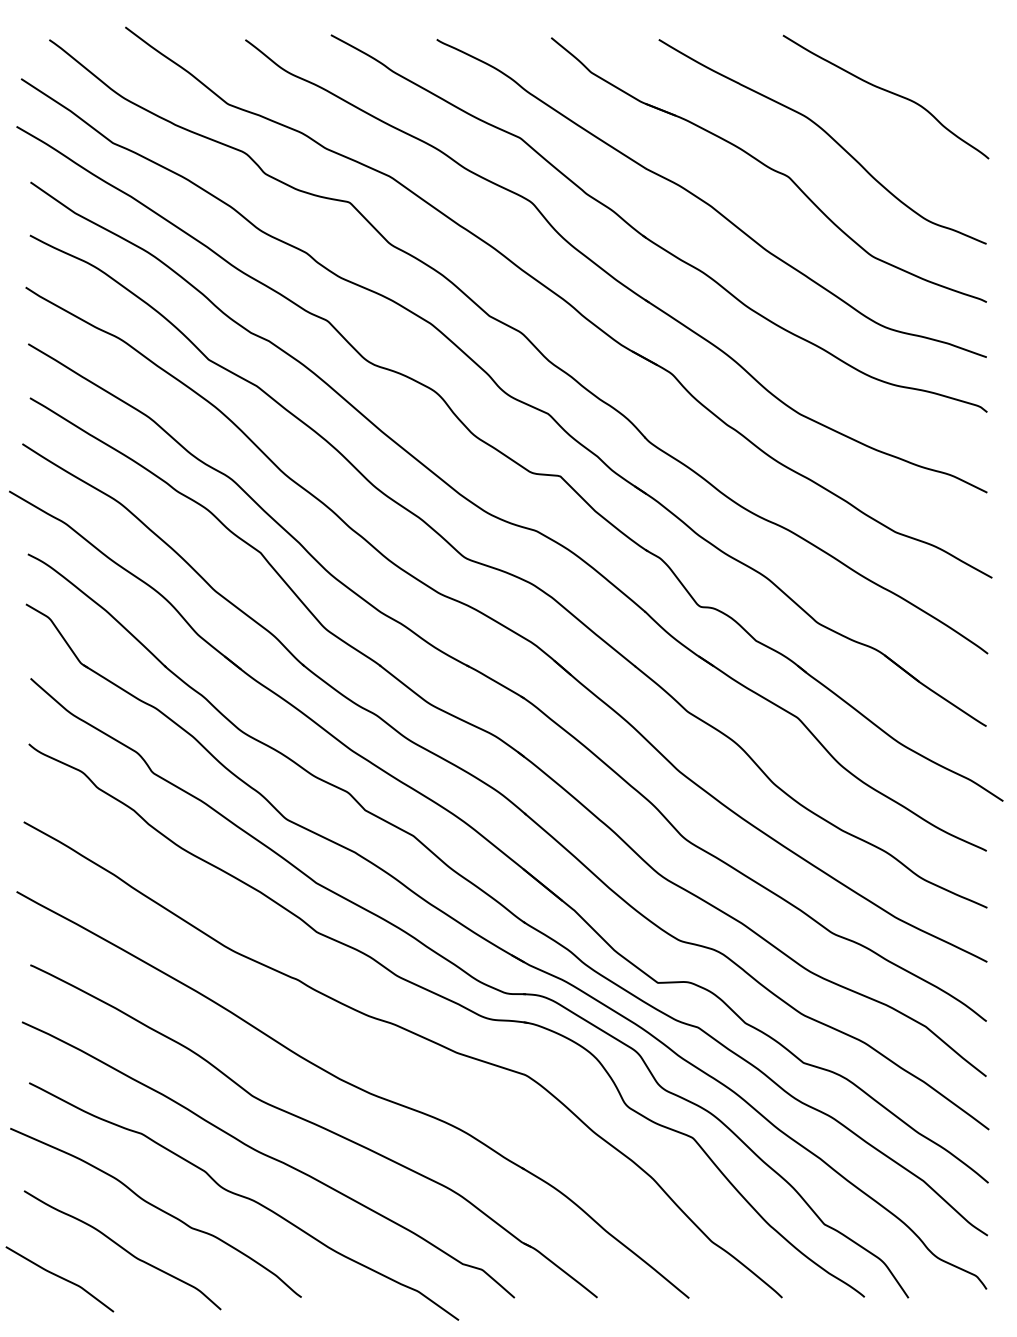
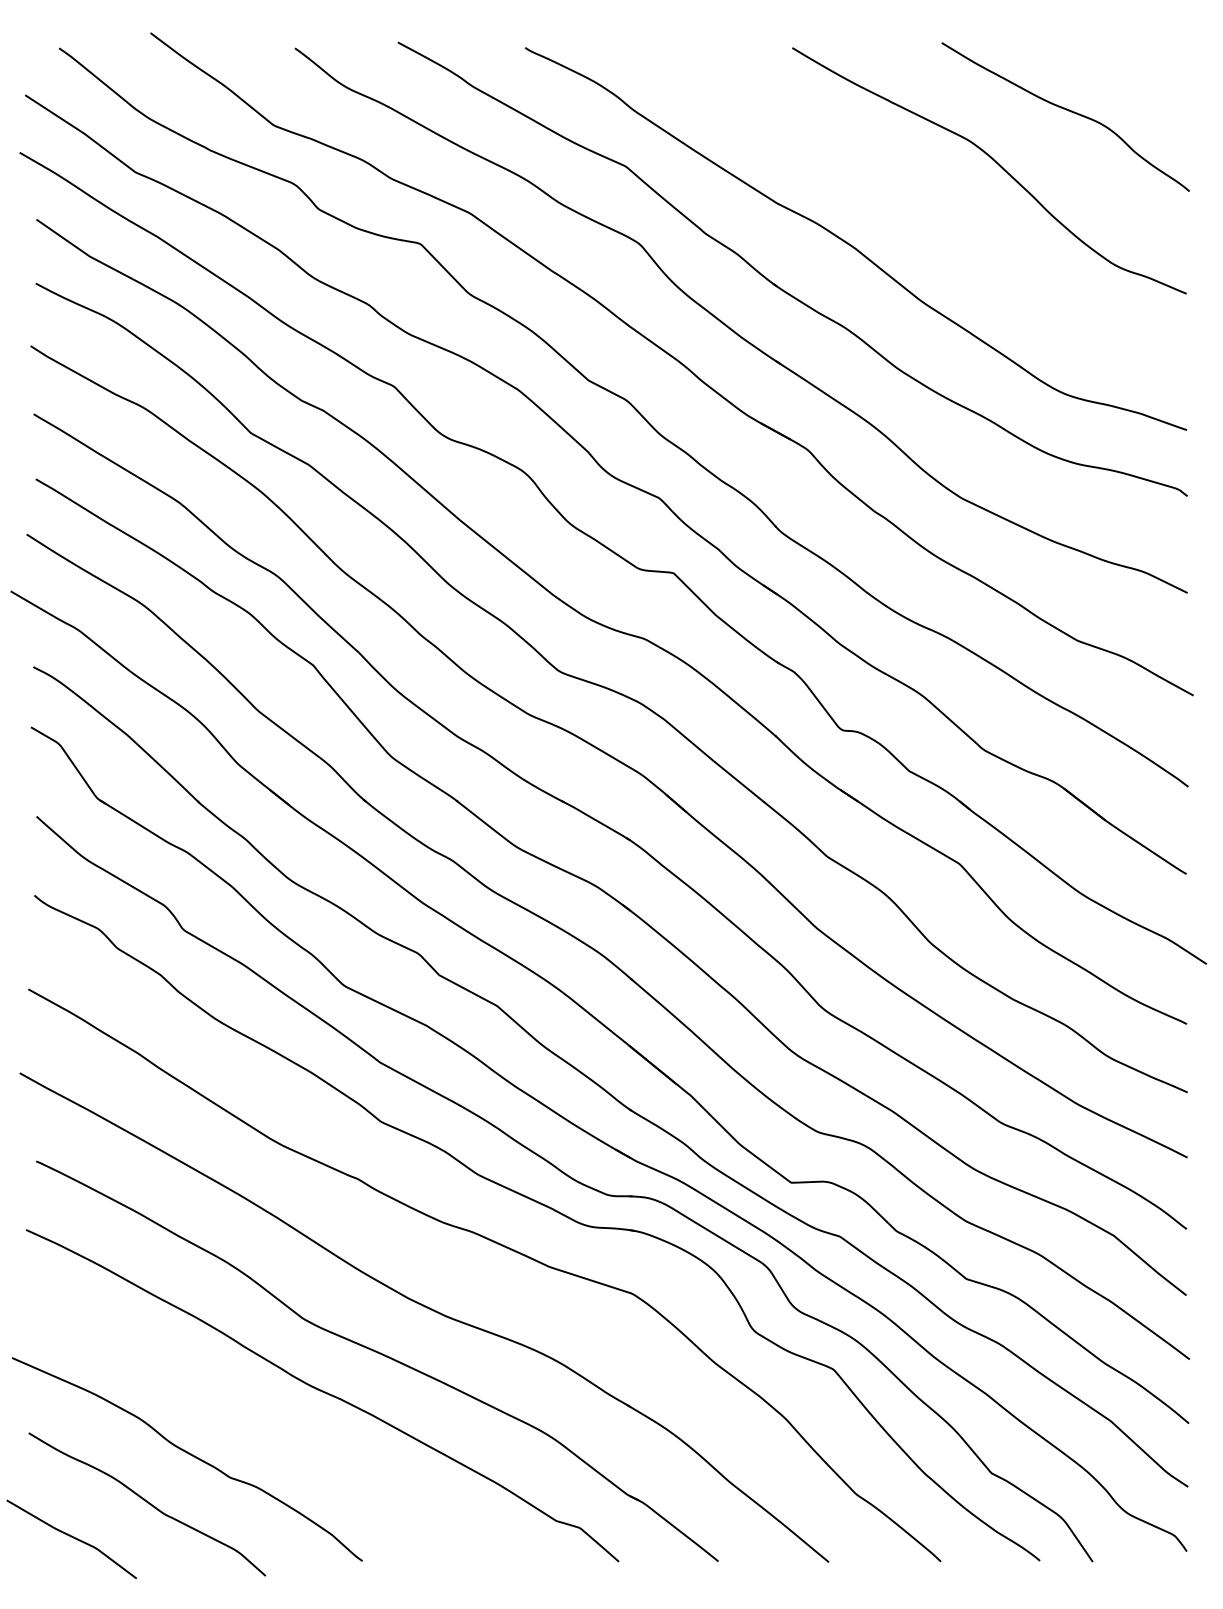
part: (768, 169) -> (924, 204), removed
curve: (244, 1197) -> (293, 1441), removed

